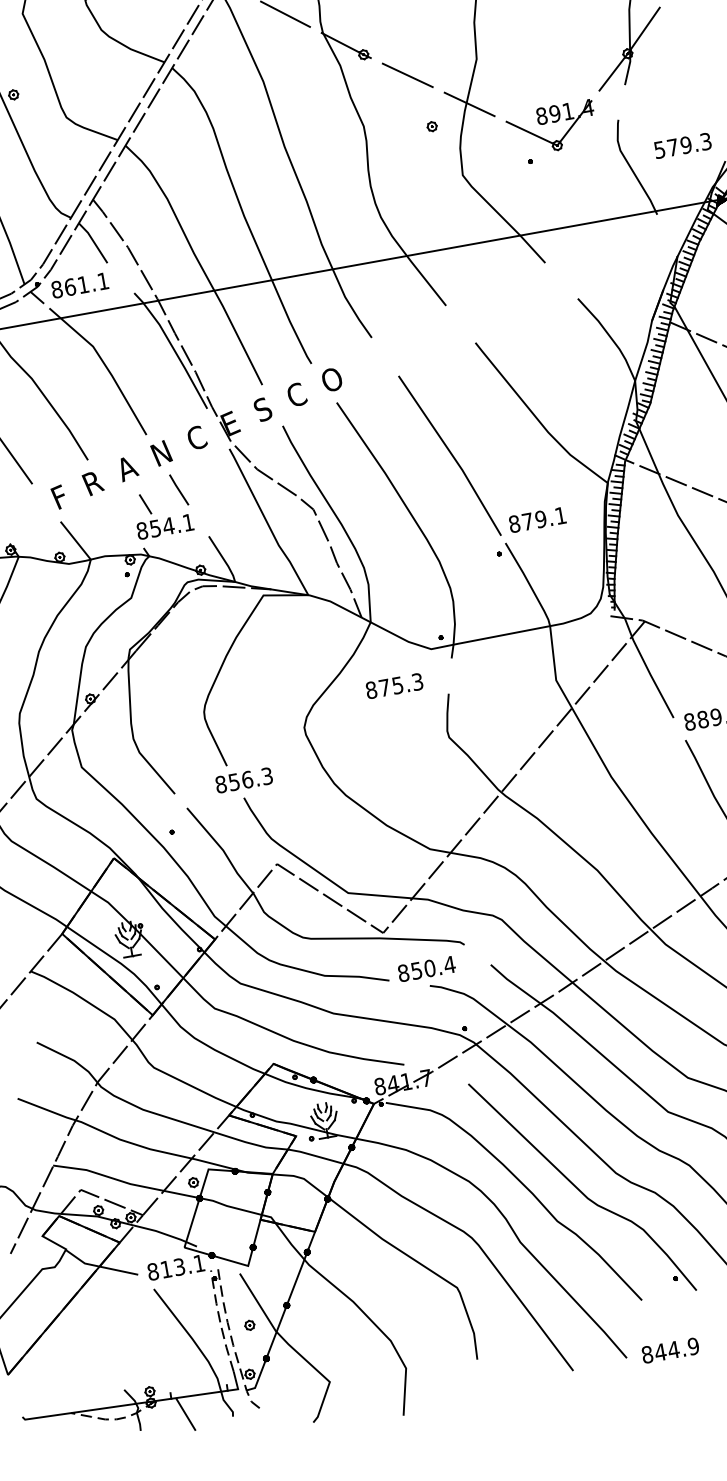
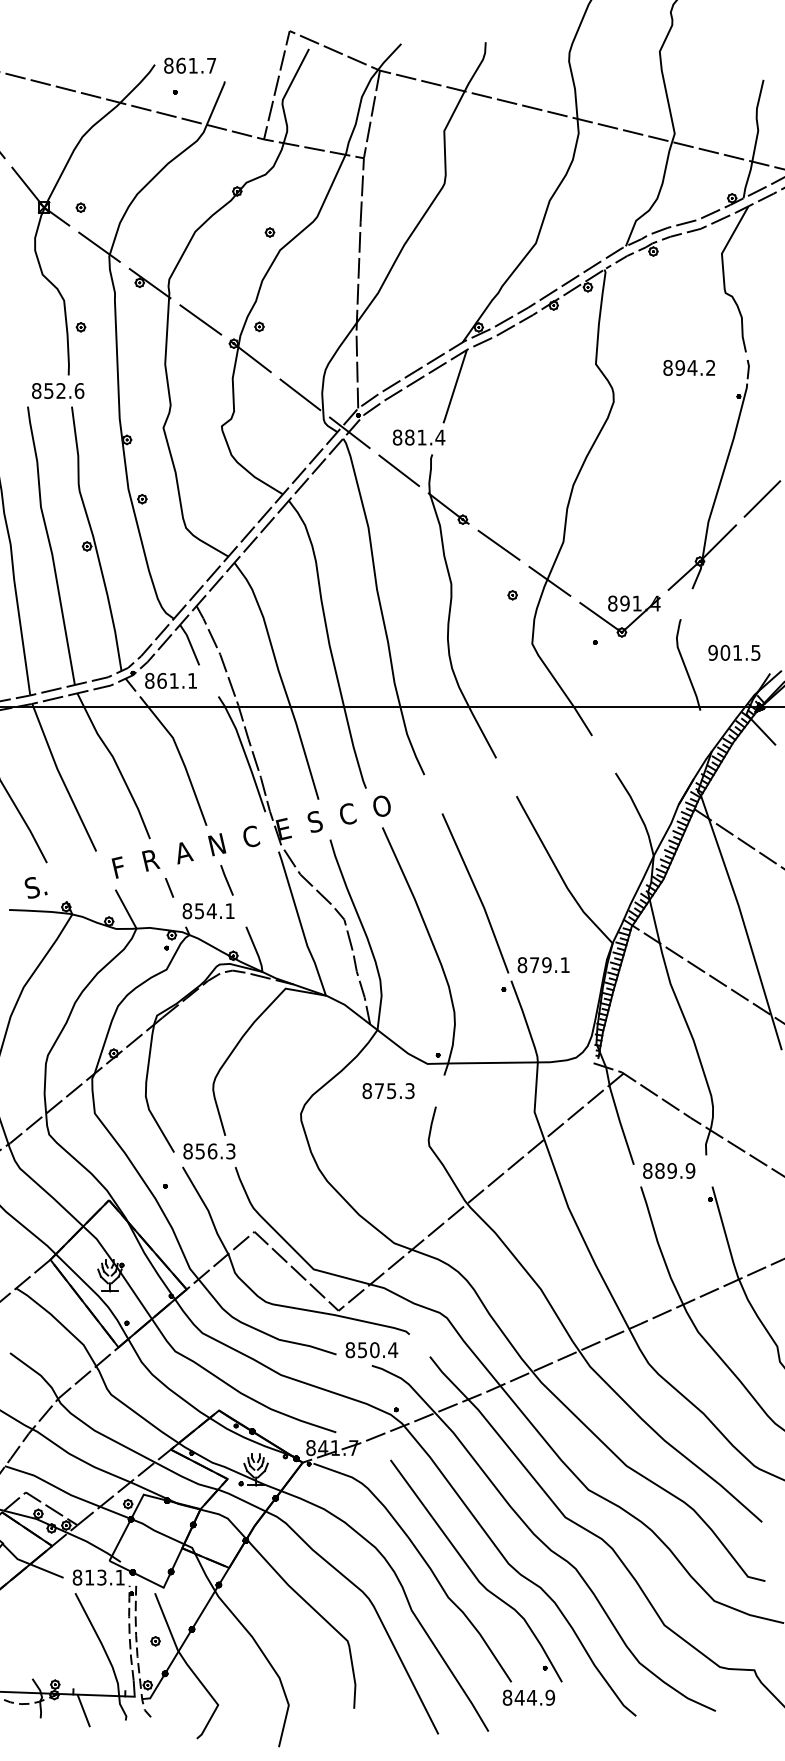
text: (682, 145) -> (734, 652), 579.3 -> 901.5
line: (145, 503) -> (169, 887), moved
text: (244, 780) -> (209, 1151), moved
text: (669, 1350) -> (528, 1697), moved

